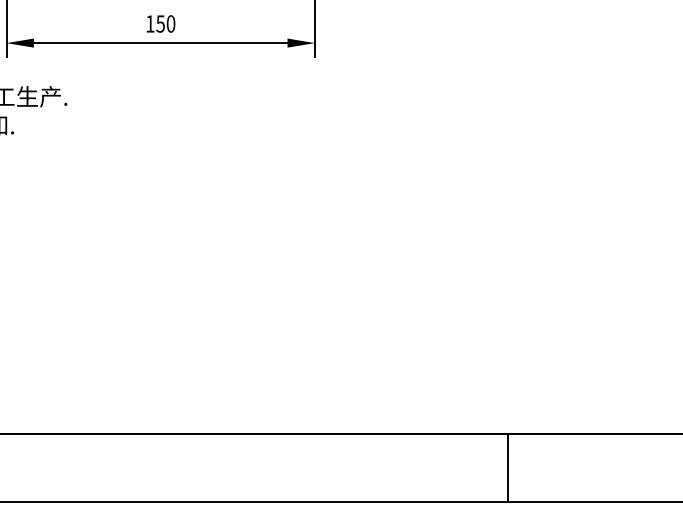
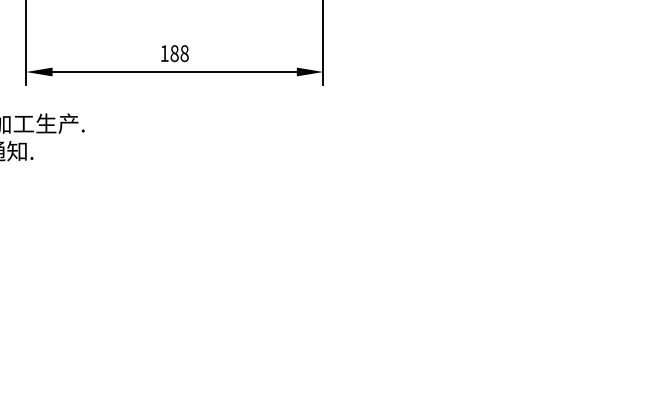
text: (165, 23) -> (179, 53), 150 -> 188

